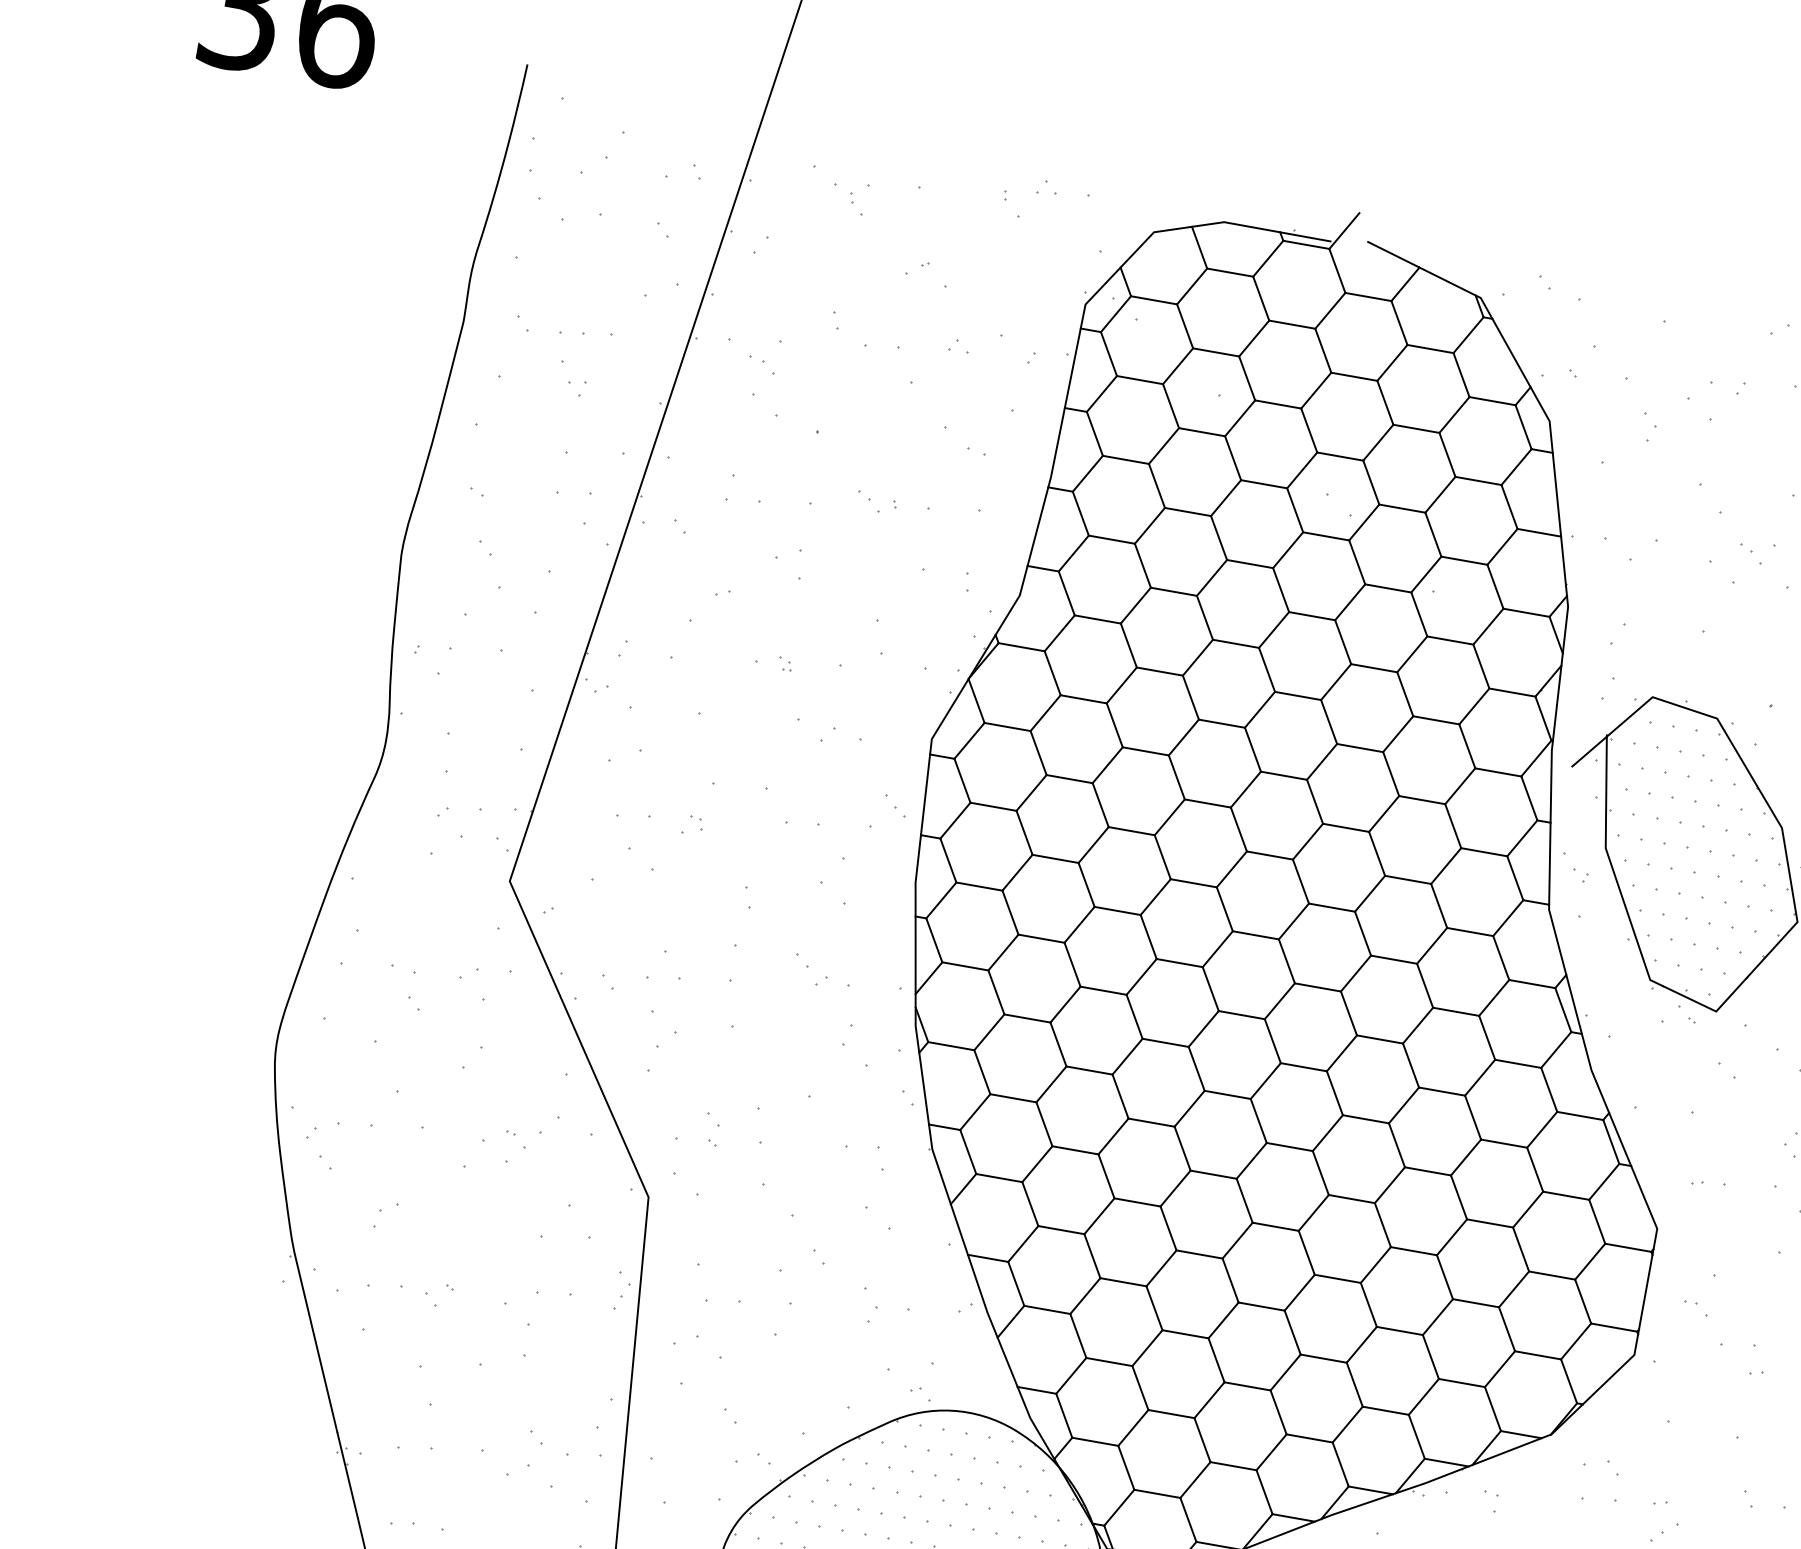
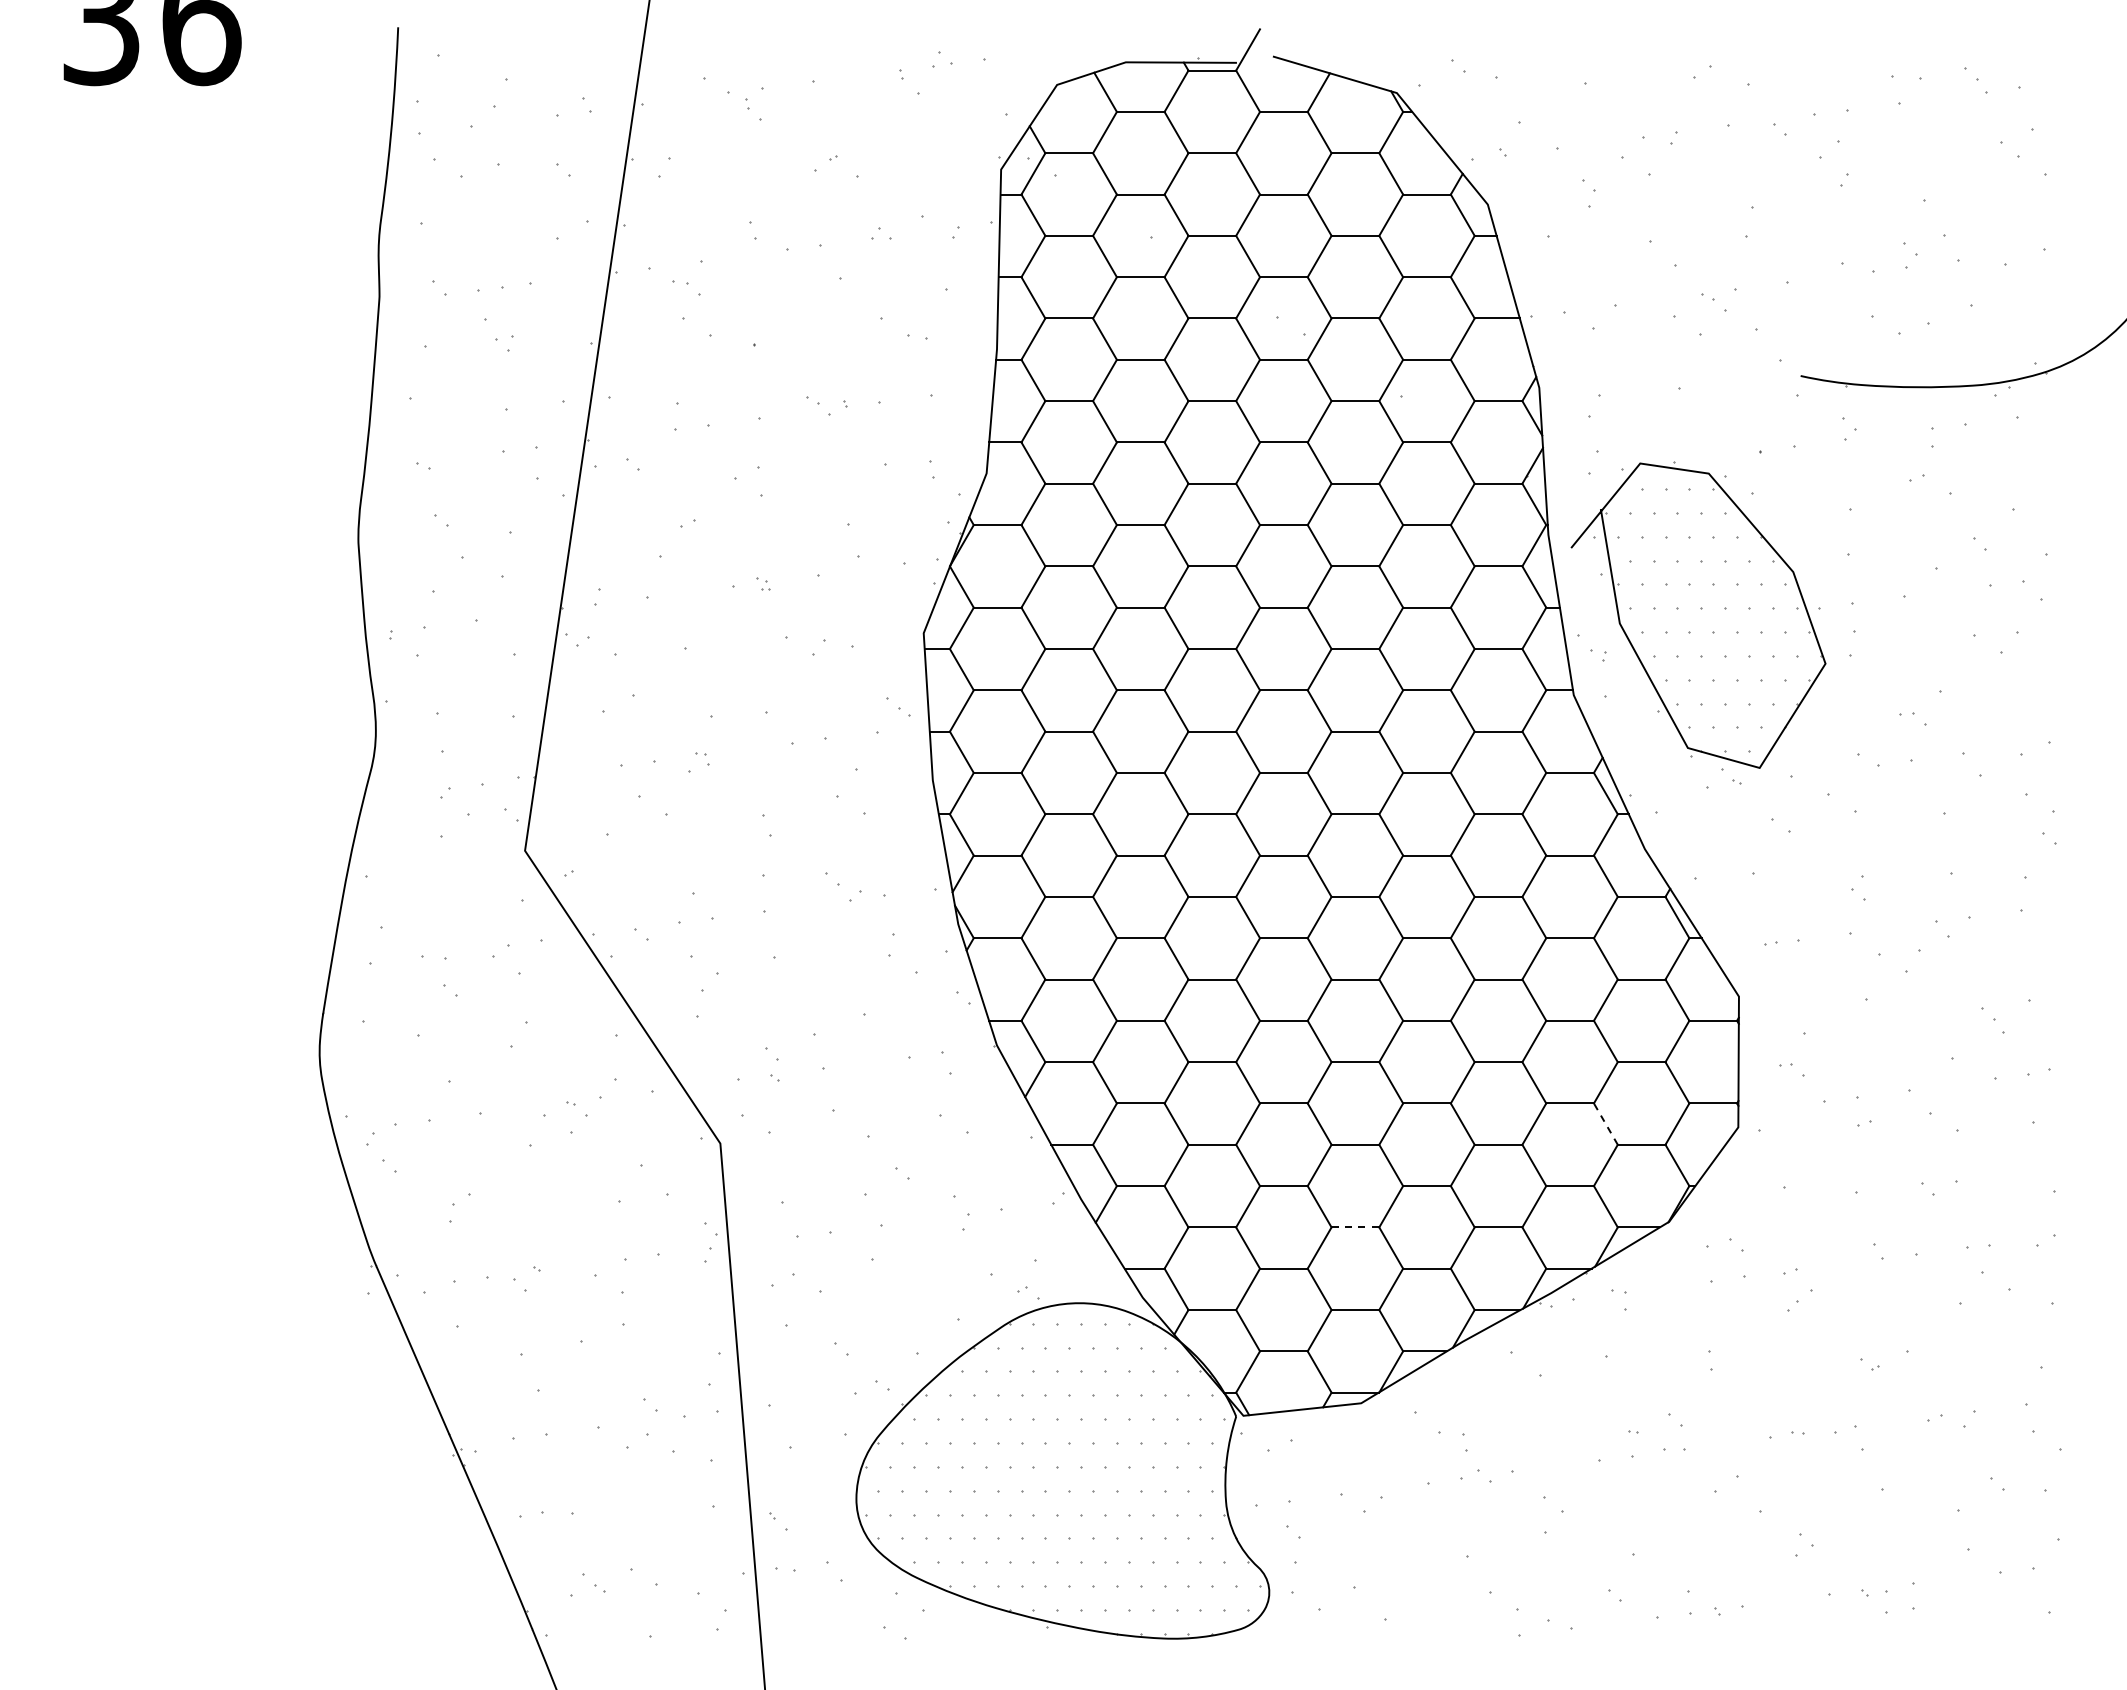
line: (1506, 1329) -> (1605, 1124), solid -> dashed
line: (1247, 1386) -> (1355, 1227), solid -> dashed

